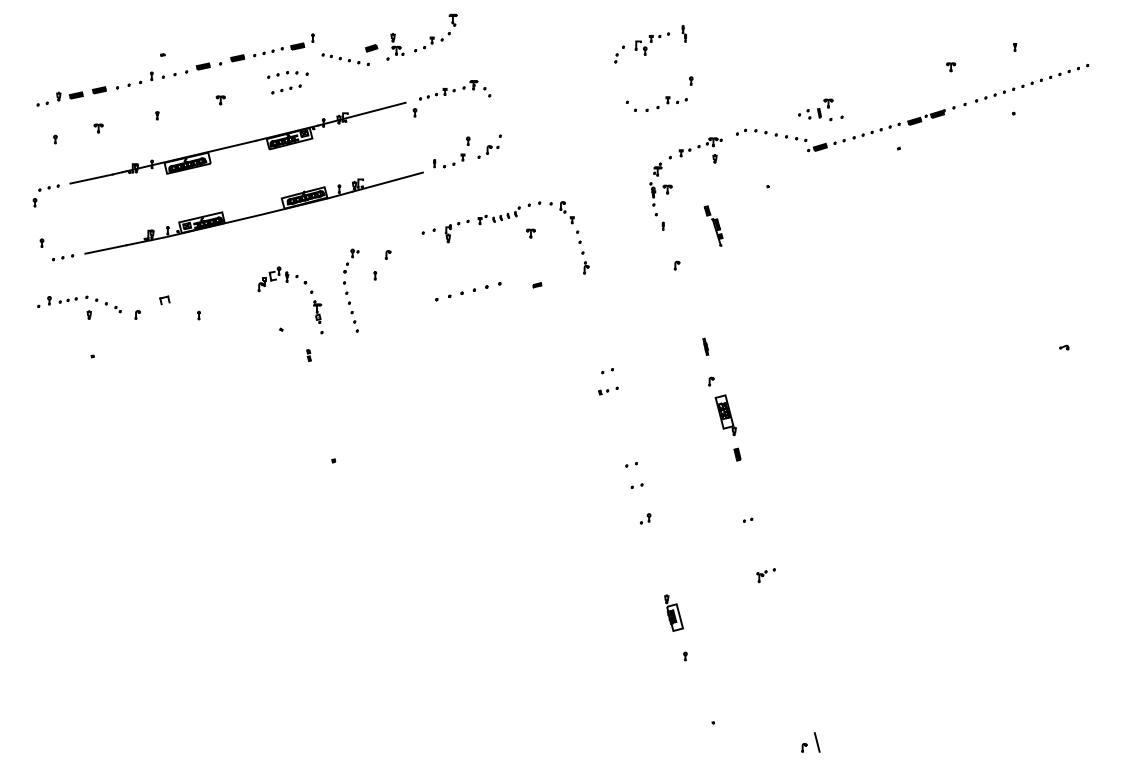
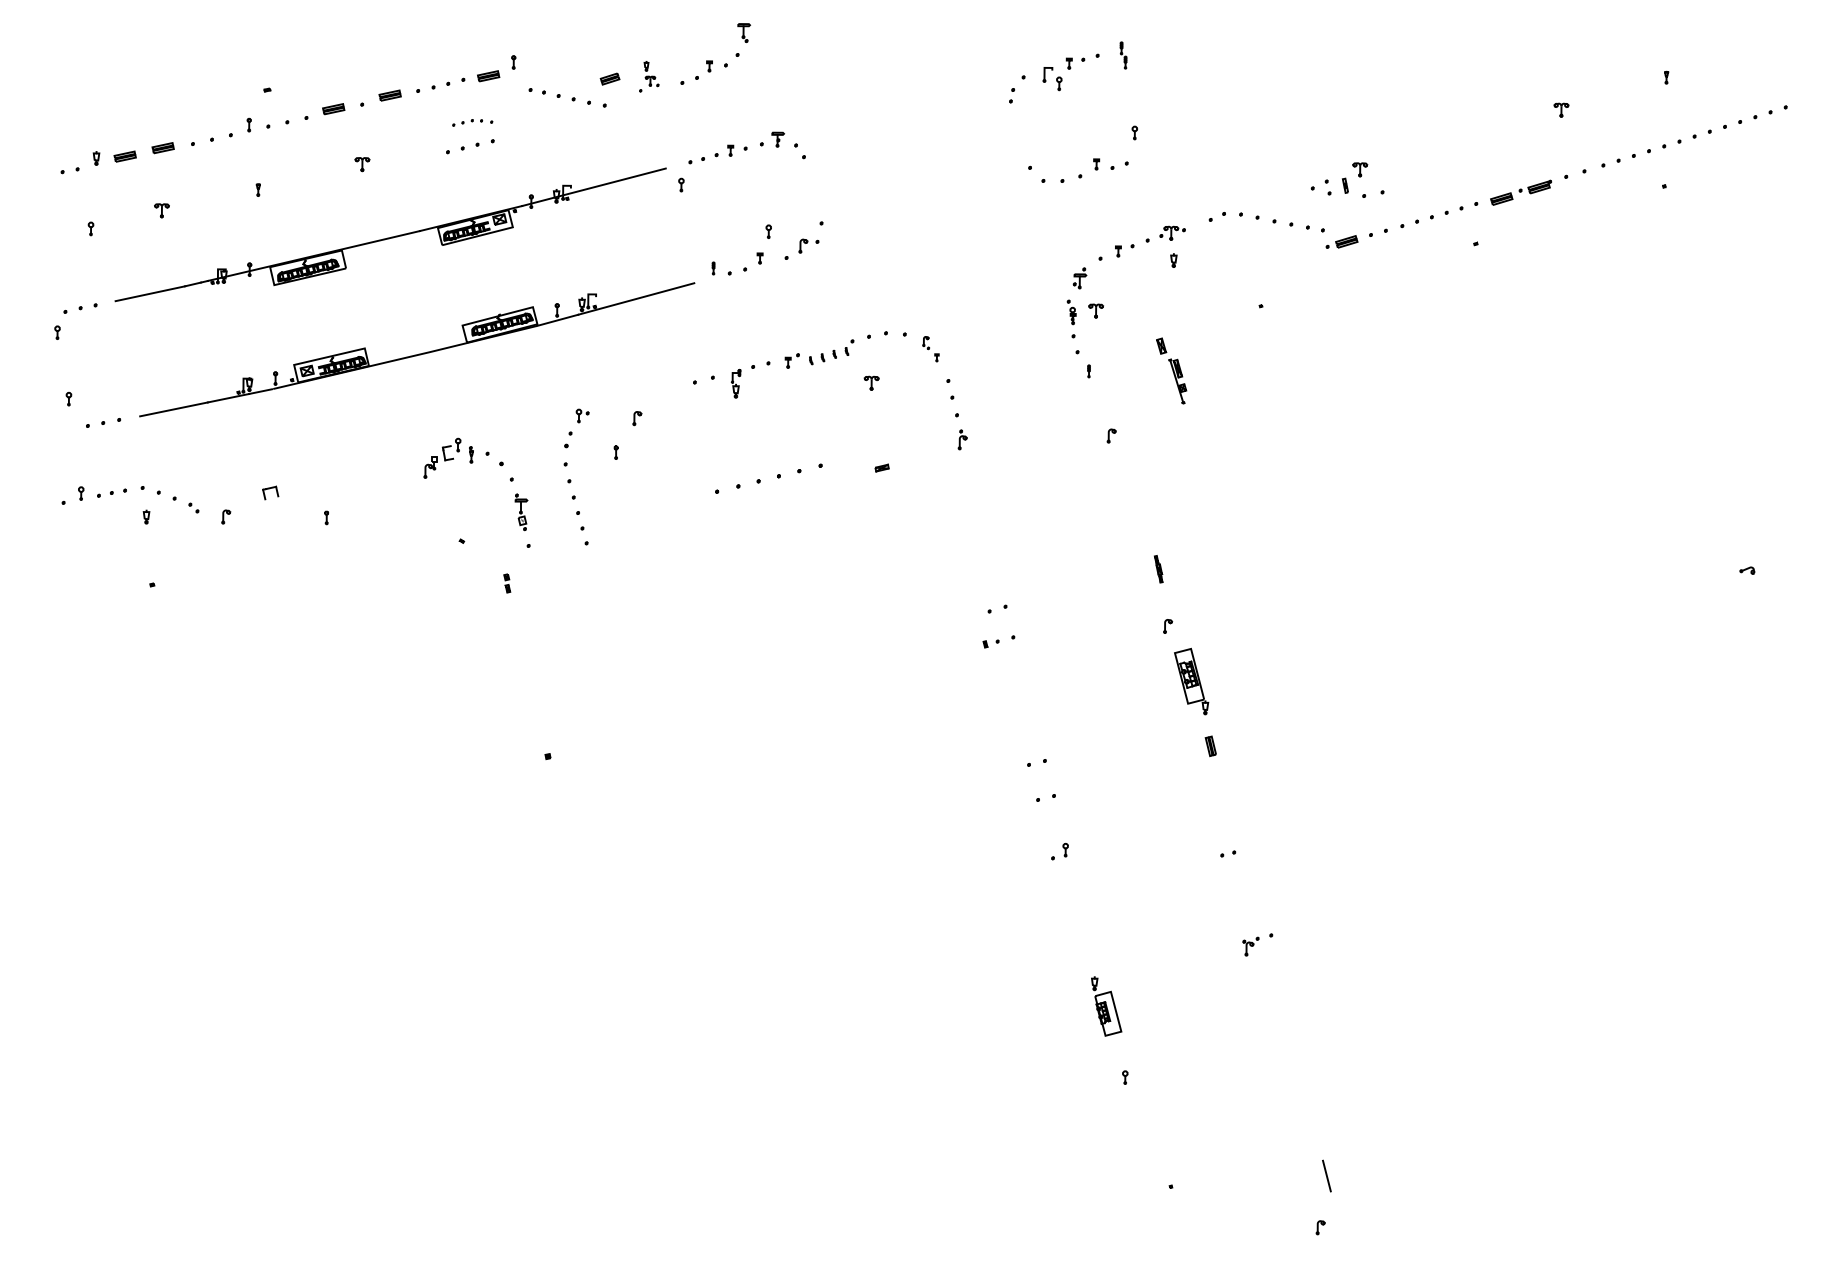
part: (395, 46) -> (649, 76), size x0.7
part: (287, 74) -> (471, 122), size x0.6
part: (566, 212) -> (930, 348), size x0.7
line: (816, 742) -> (1325, 1176), moved

